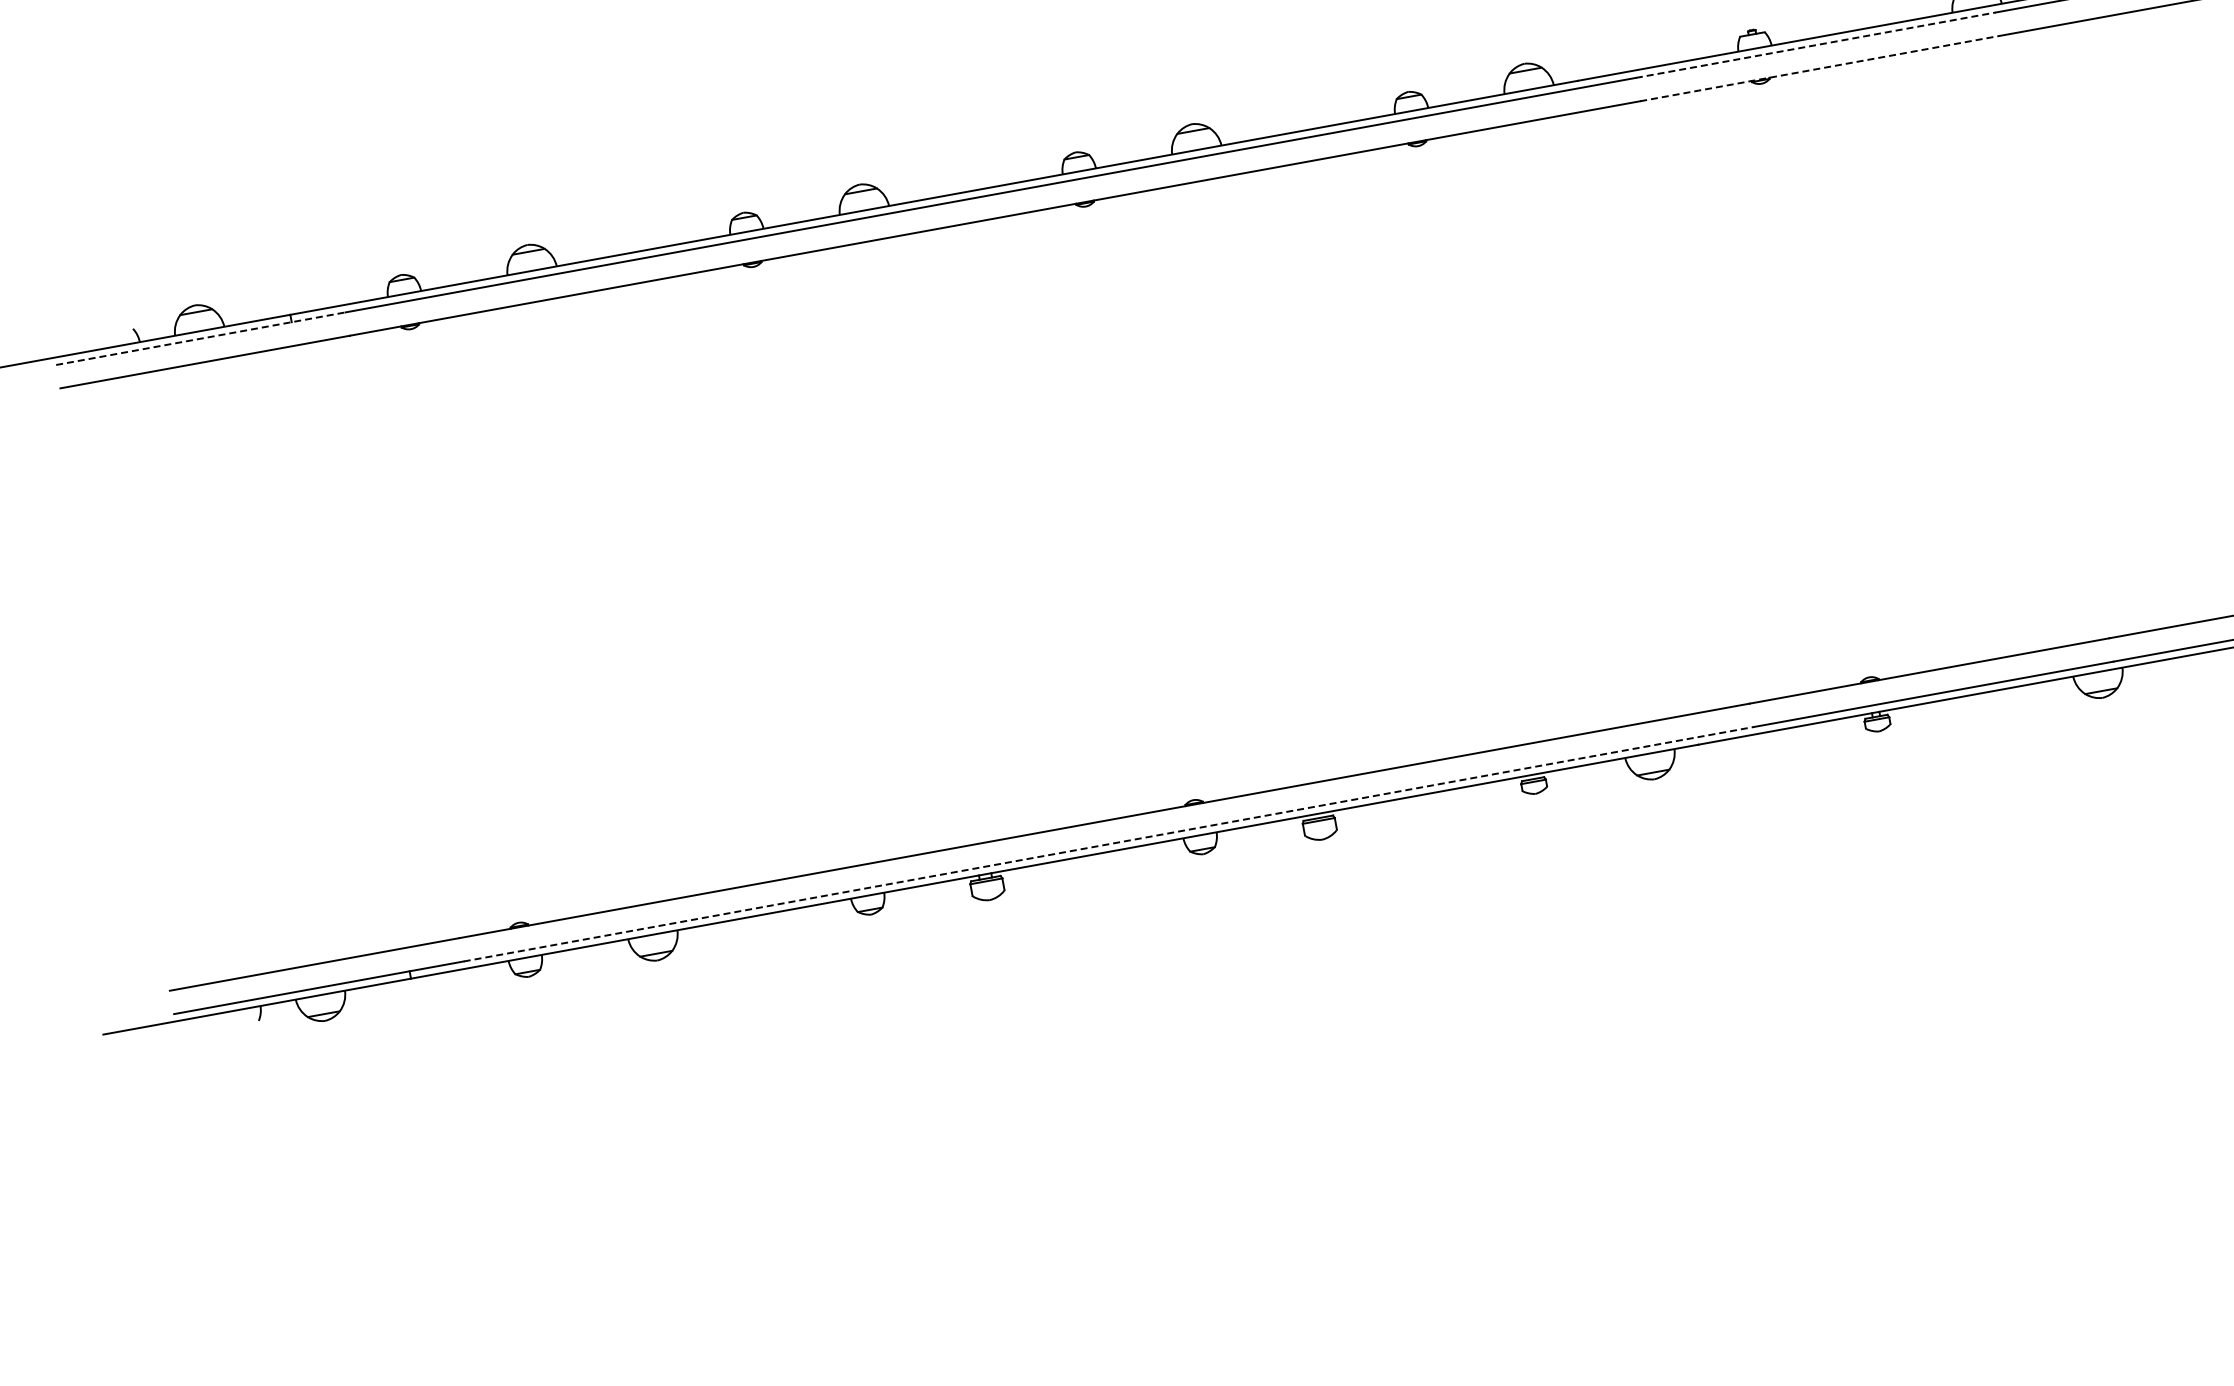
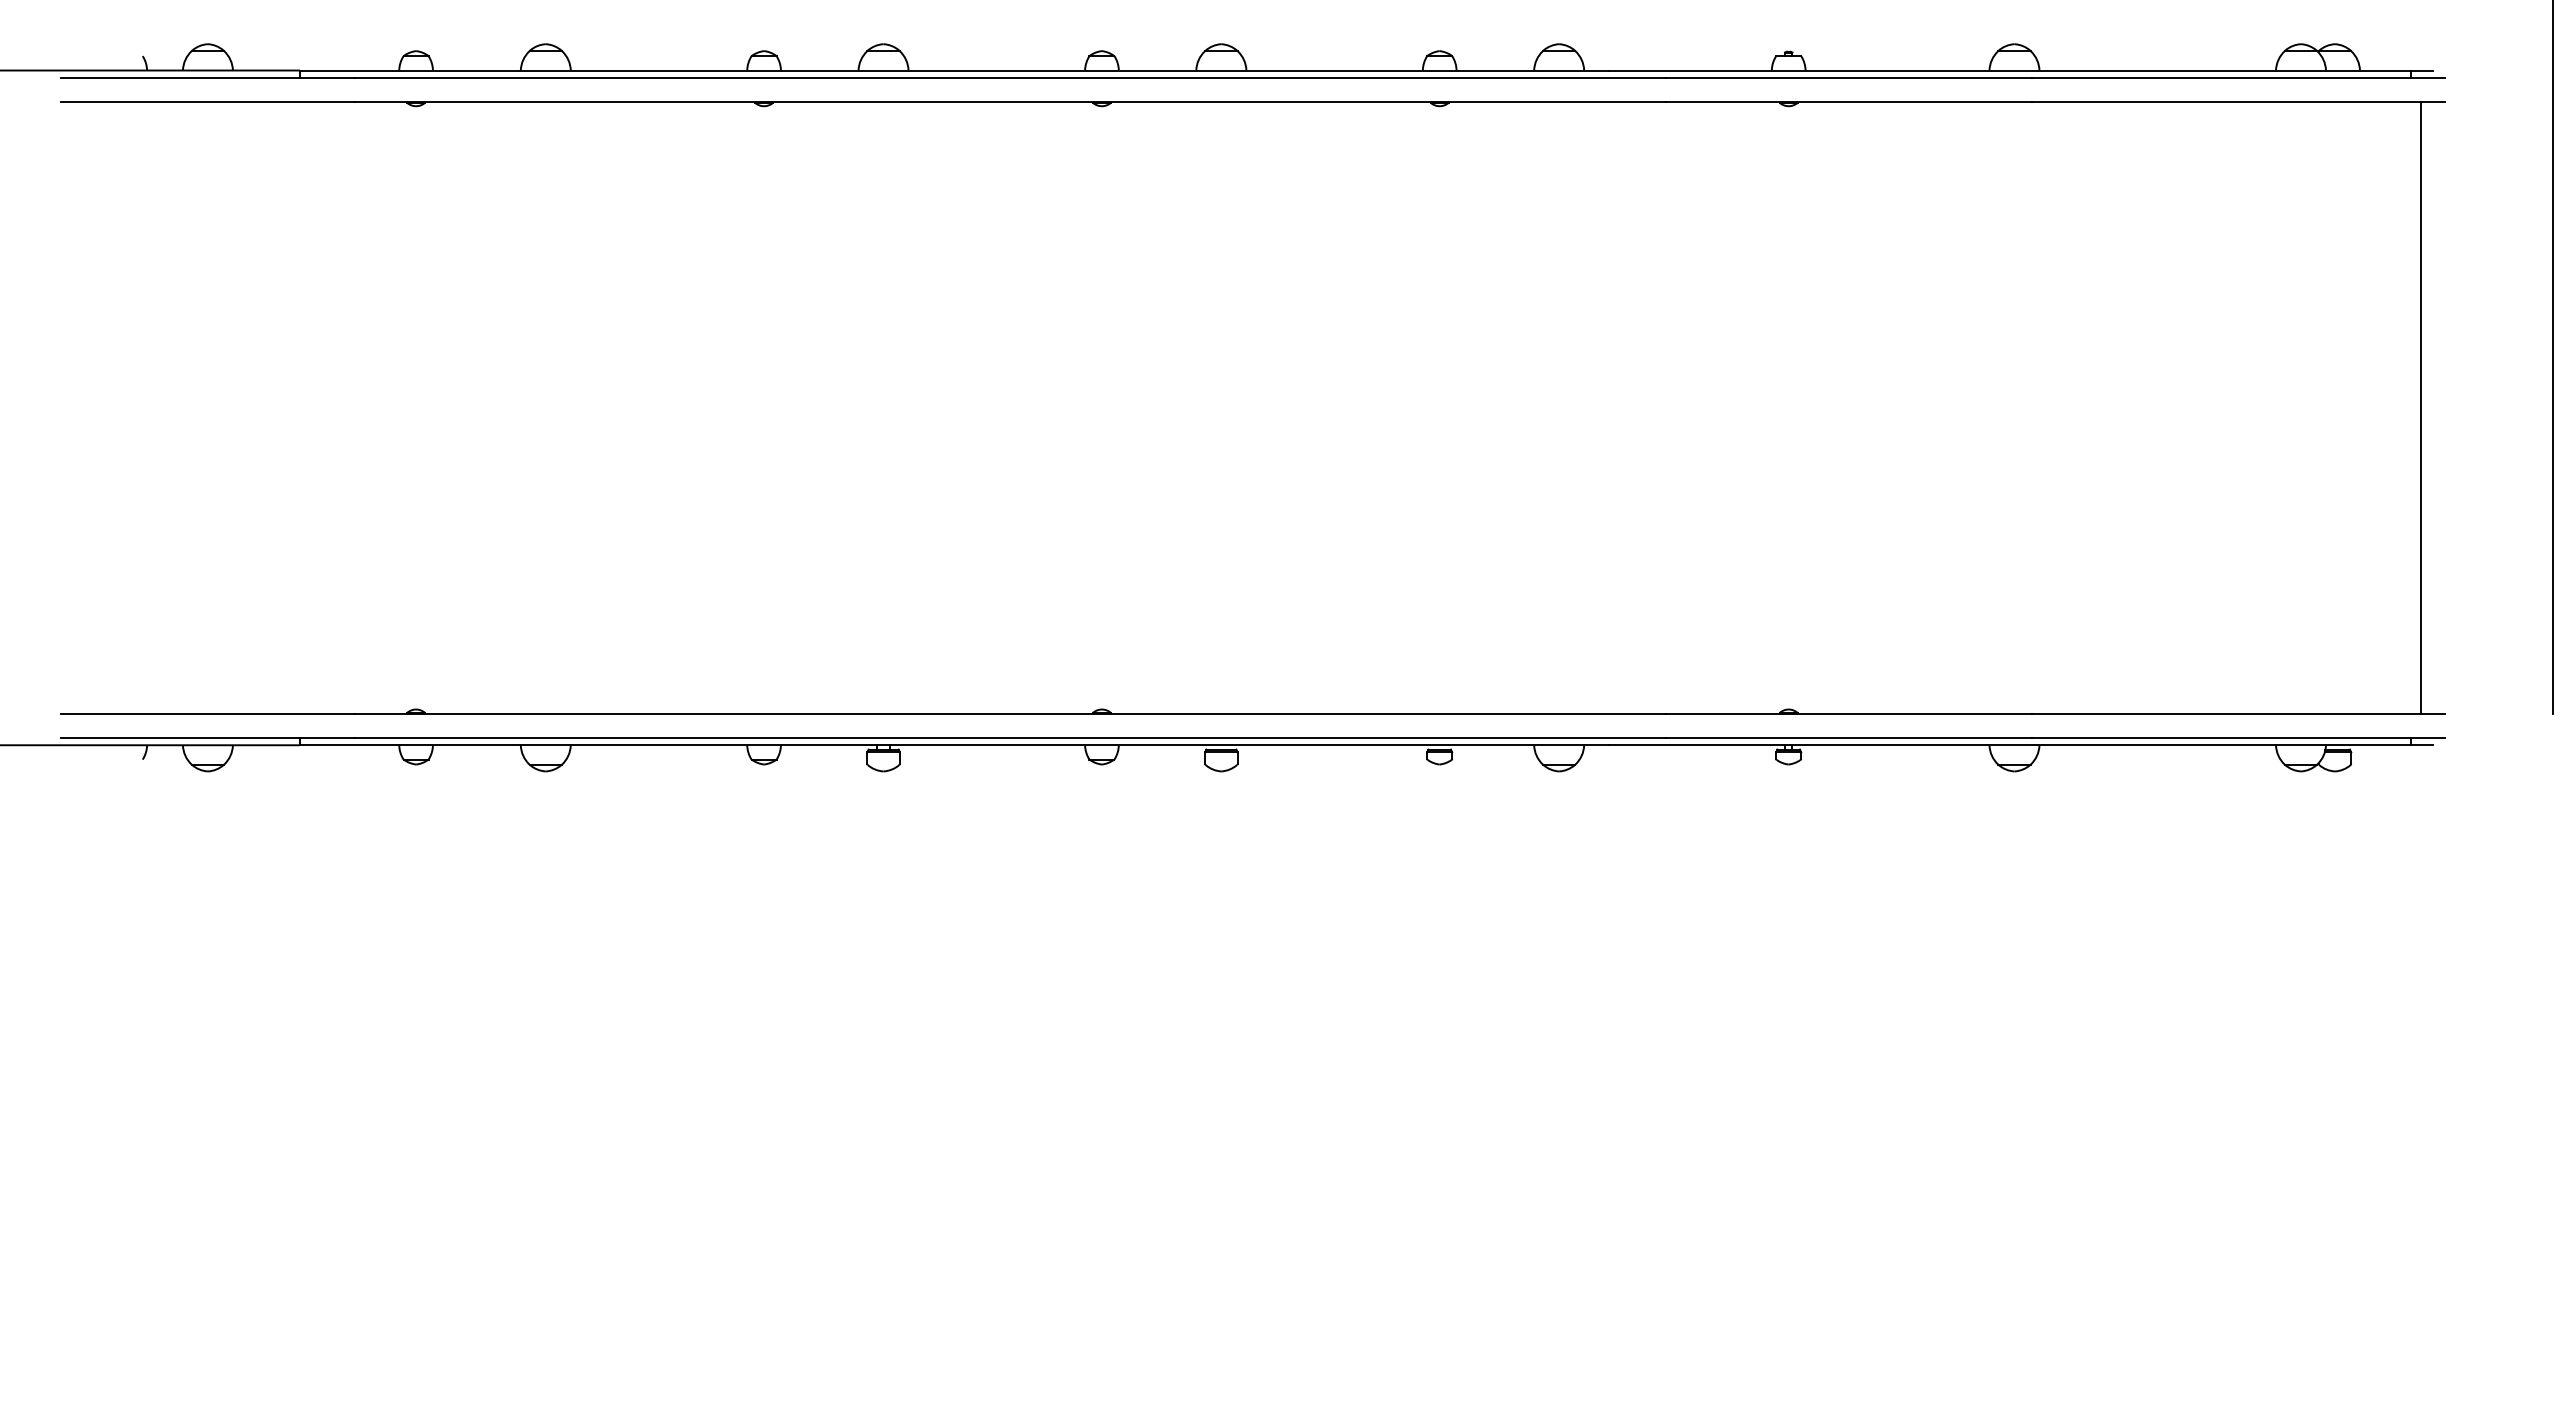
line: (1816, 45) -> (1849, 78), dashed -> solid
line: (1820, 68) -> (1849, 101), dashed -> solid
line: (201, 339) -> (208, 78), dashed -> solid
line: (1108, 844) -> (1010, 737), dashed -> solid

